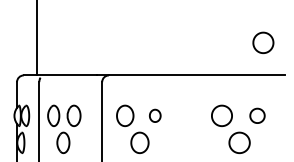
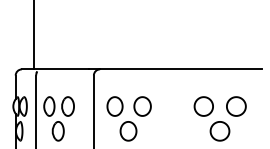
part: (263, 42) -> (241, 39), removed
part: (155, 115) -> (142, 106), size x1.67
part: (257, 115) -> (236, 106), size x1.43

